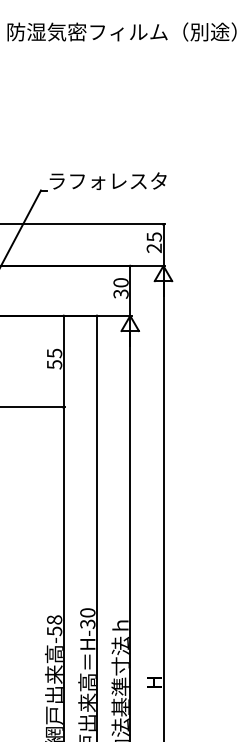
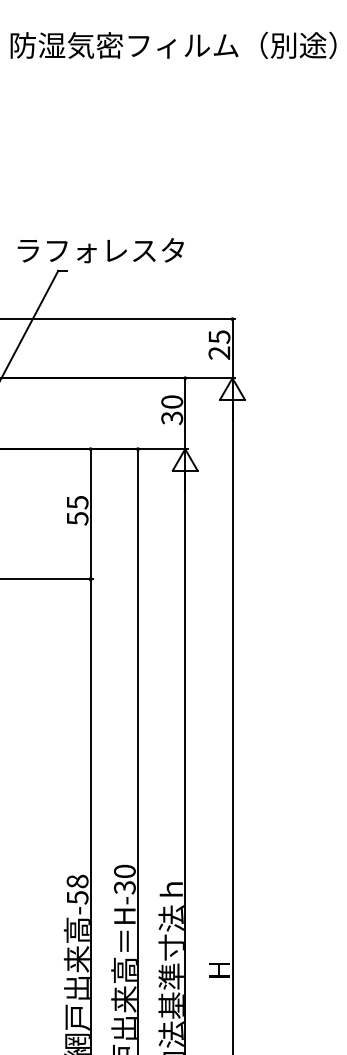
text: (107, 181) -> (100, 250), moved

